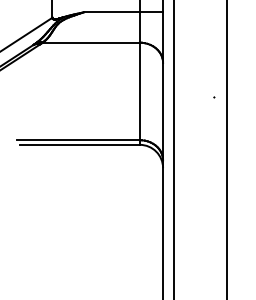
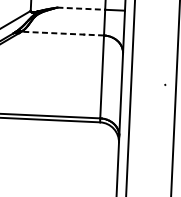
line: (112, 12) -> (81, 8), solid -> dashed
line: (91, 42) -> (62, 33), solid -> dashed

